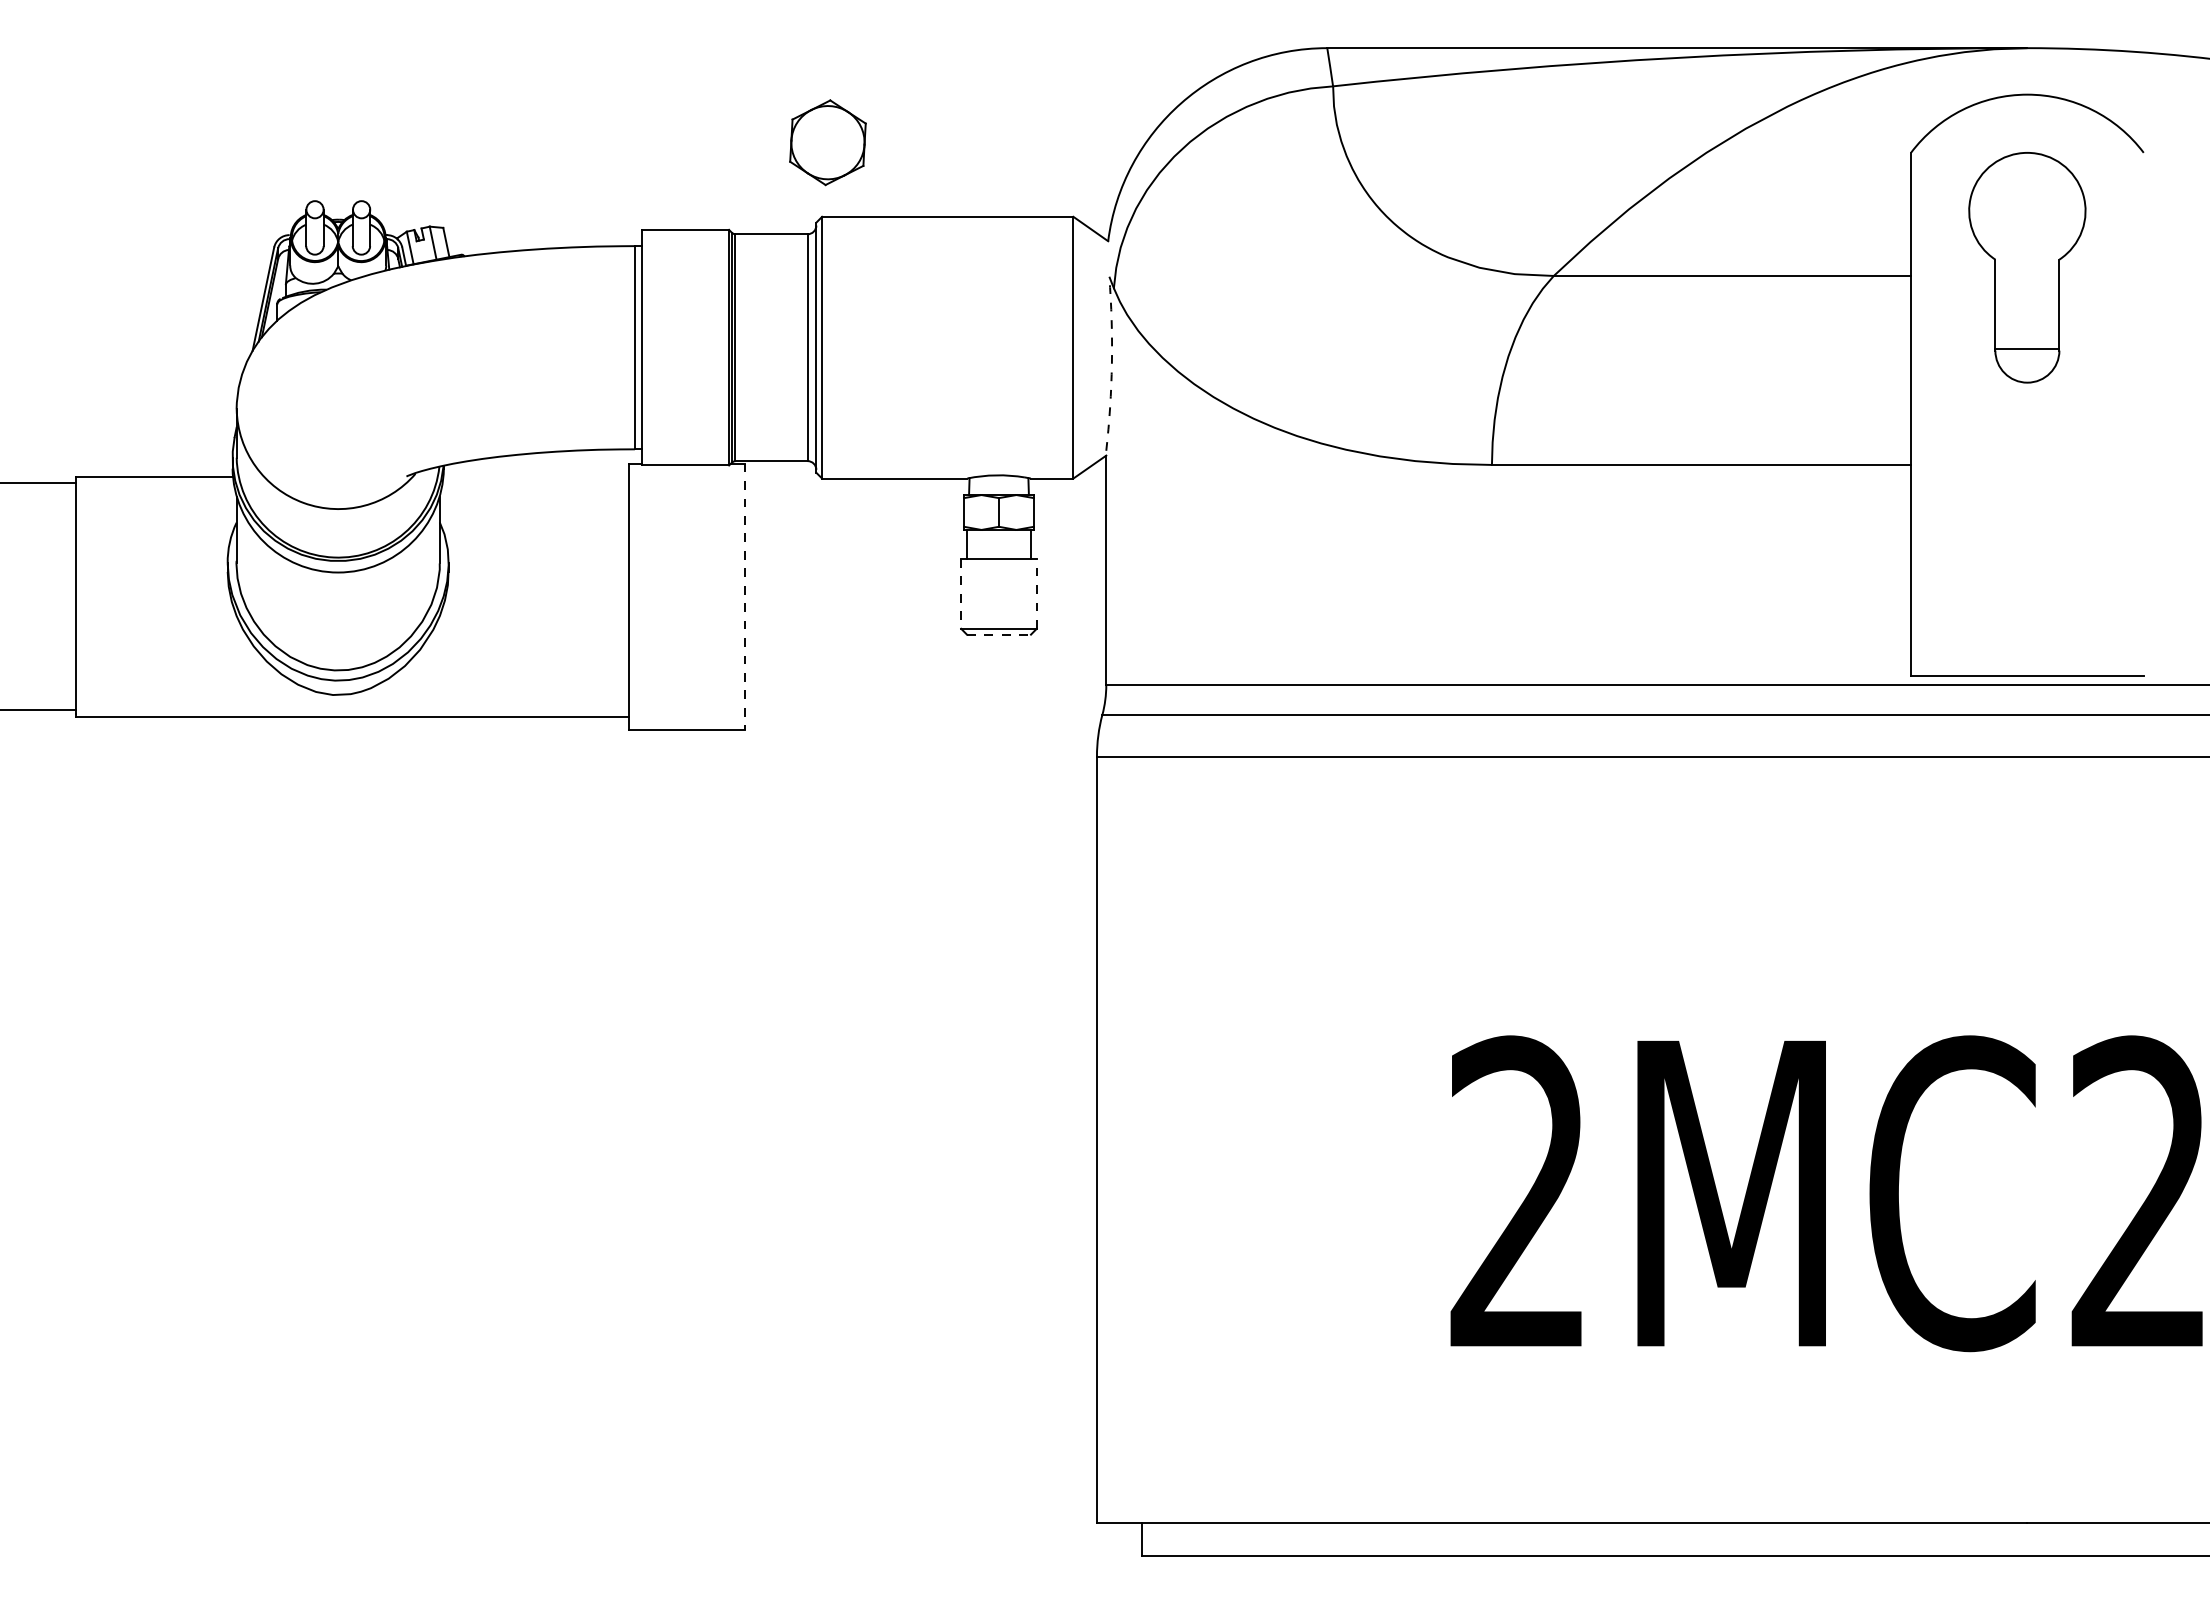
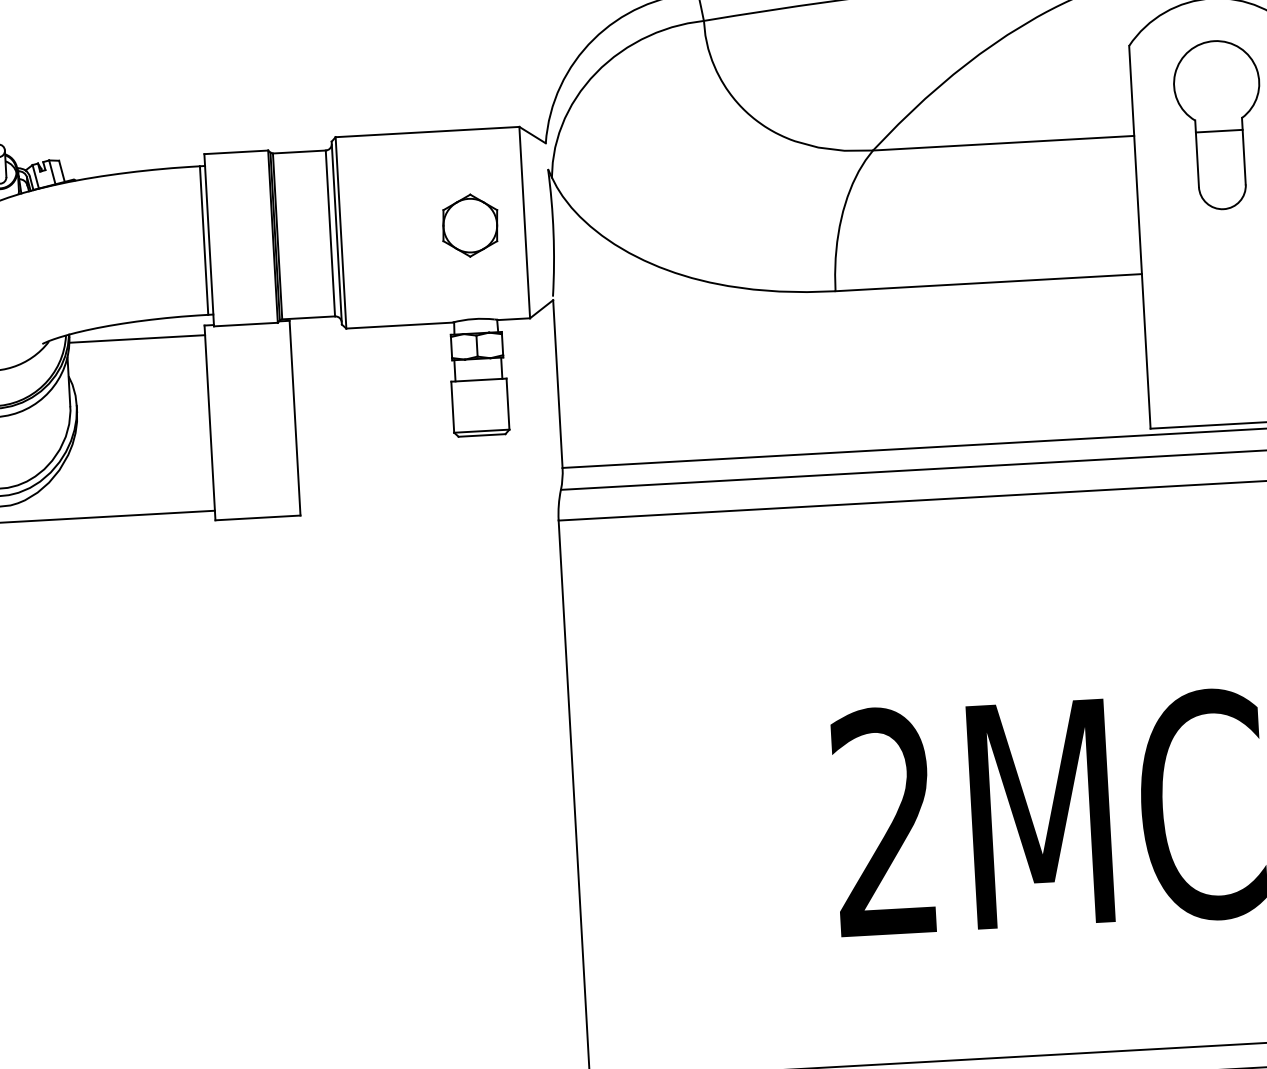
part: (827, 142) -> (469, 225), moved
line: (2027, 348) -> (1219, 130), moved
arc: (1111, 363) -> (553, 232), dashed -> solid
line: (536, 476) -> (137, 338), added
line: (961, 593) -> (452, 406), dashed -> solid
line: (1036, 593) -> (507, 403), dashed -> solid
line: (745, 597) -> (295, 418), dashed -> solid
line: (999, 634) -> (482, 435), dashed -> solid

